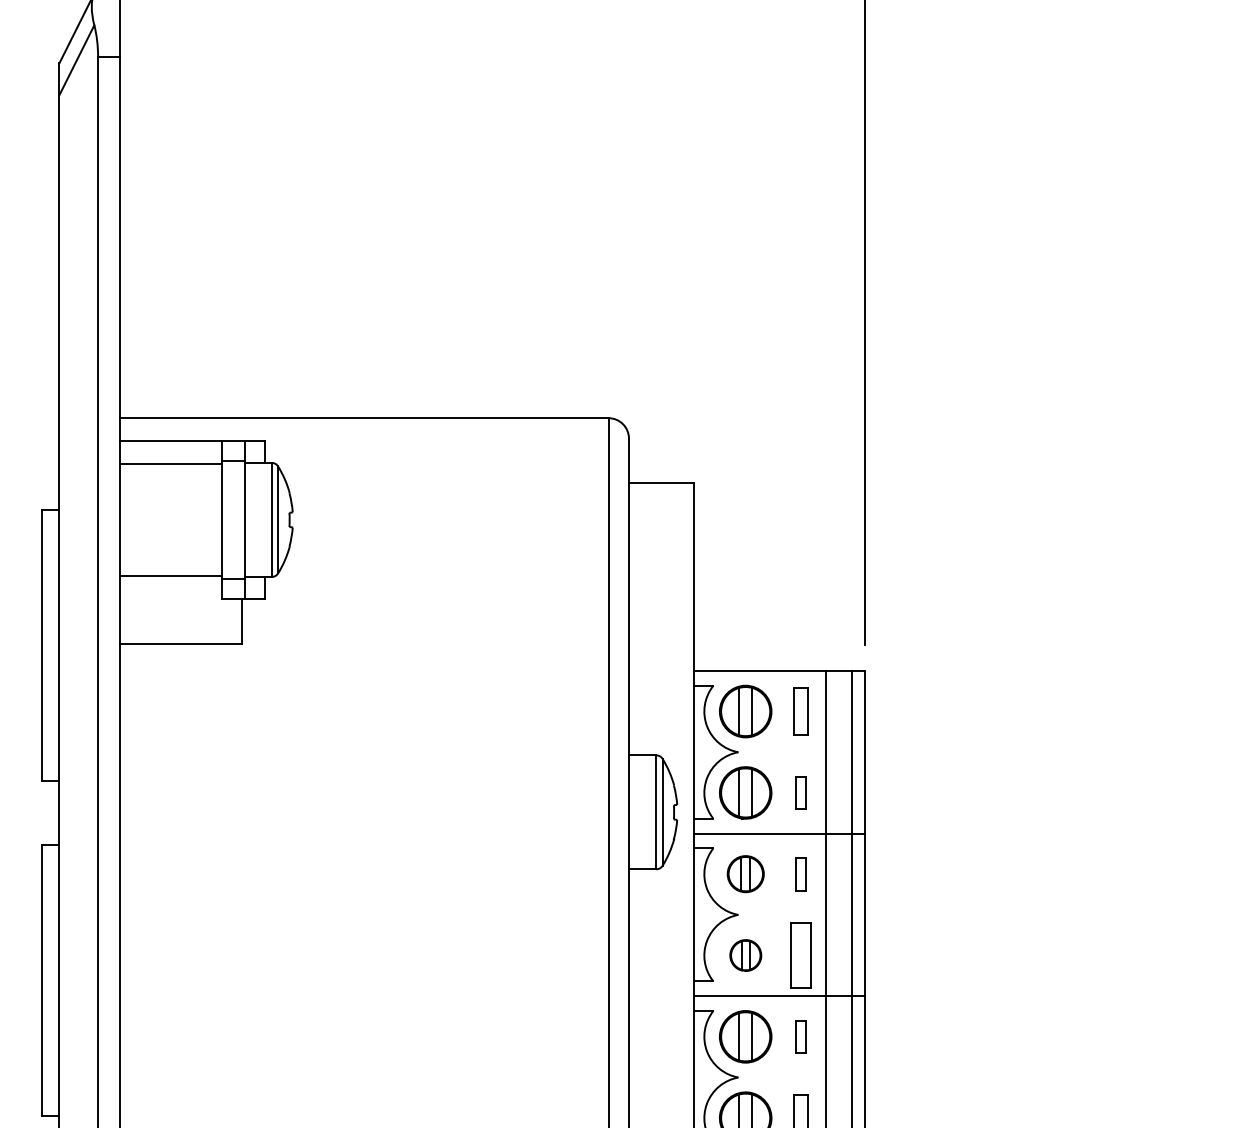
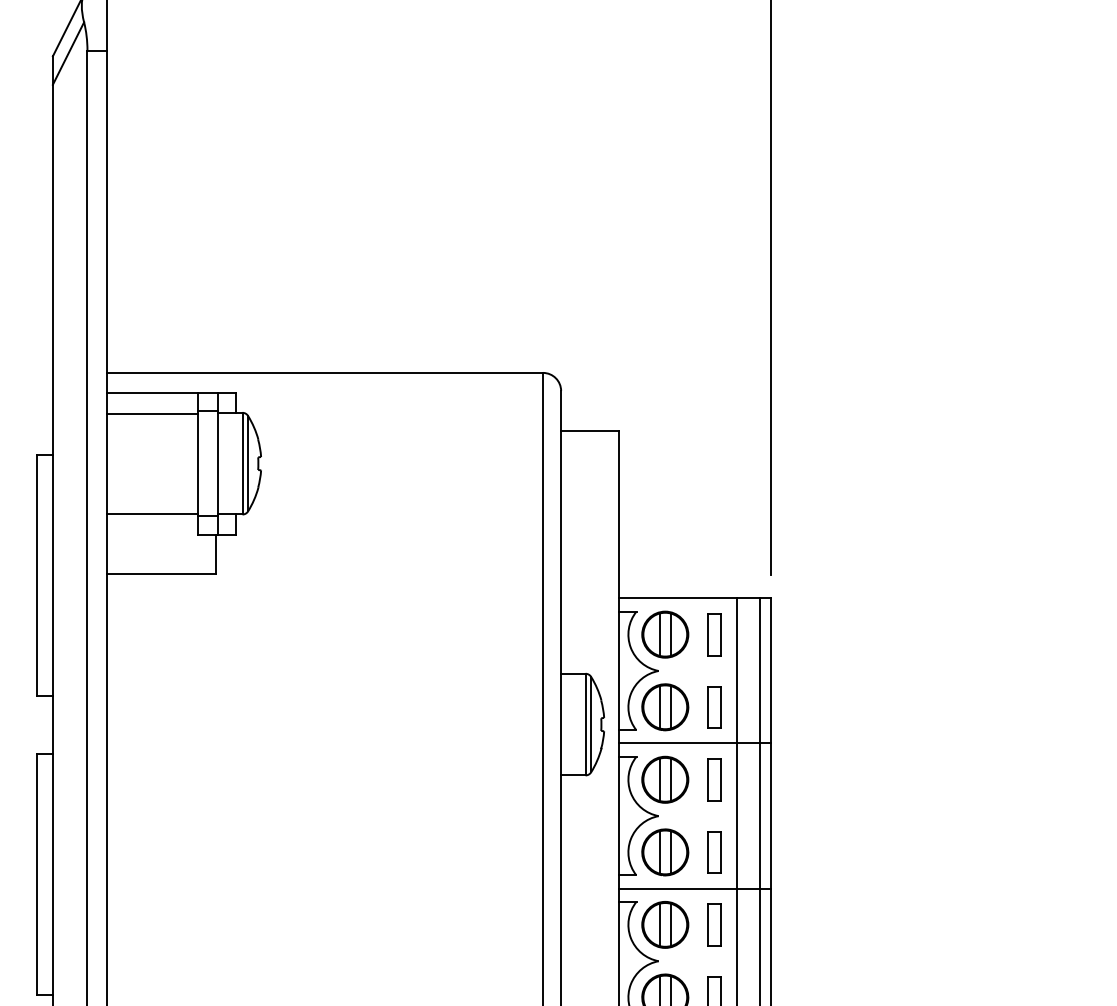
part: (800, 792) -> (714, 706), size x1.43
part: (745, 873) -> (665, 779), size x1.43
part: (800, 874) -> (714, 780), size x1.43
part: (745, 955) -> (665, 852), size x1.67
part: (800, 955) -> (714, 852), size x0.71
part: (800, 1036) -> (714, 924), size x1.43

